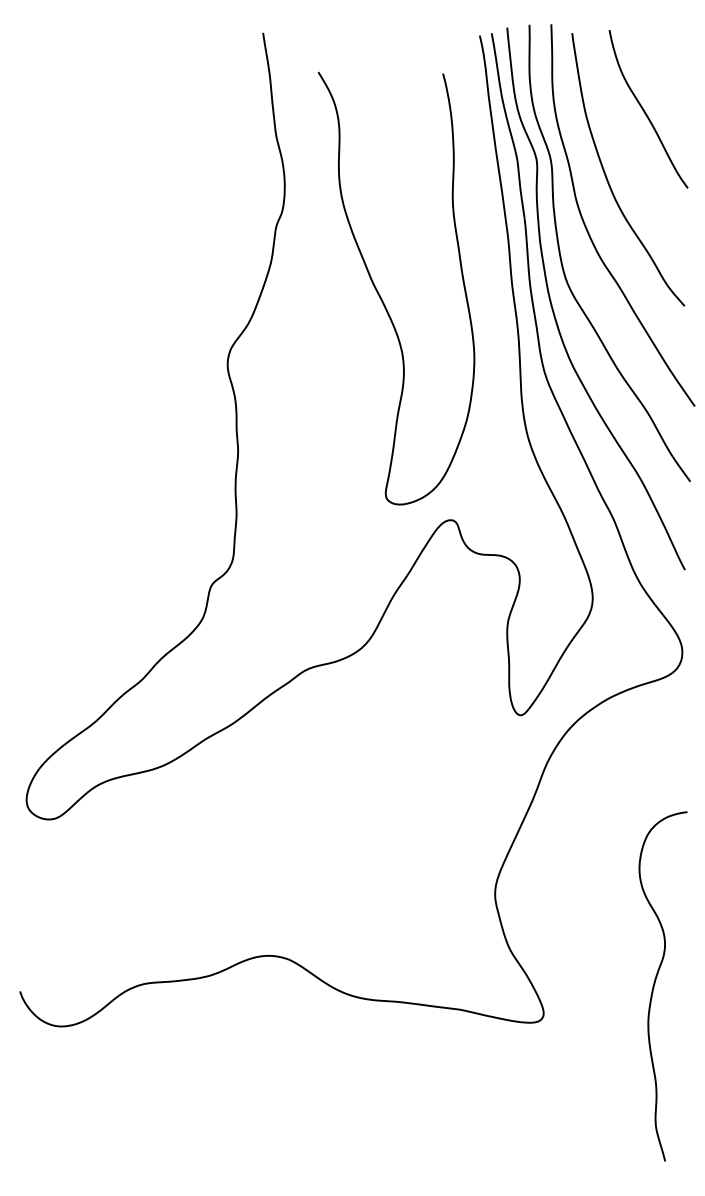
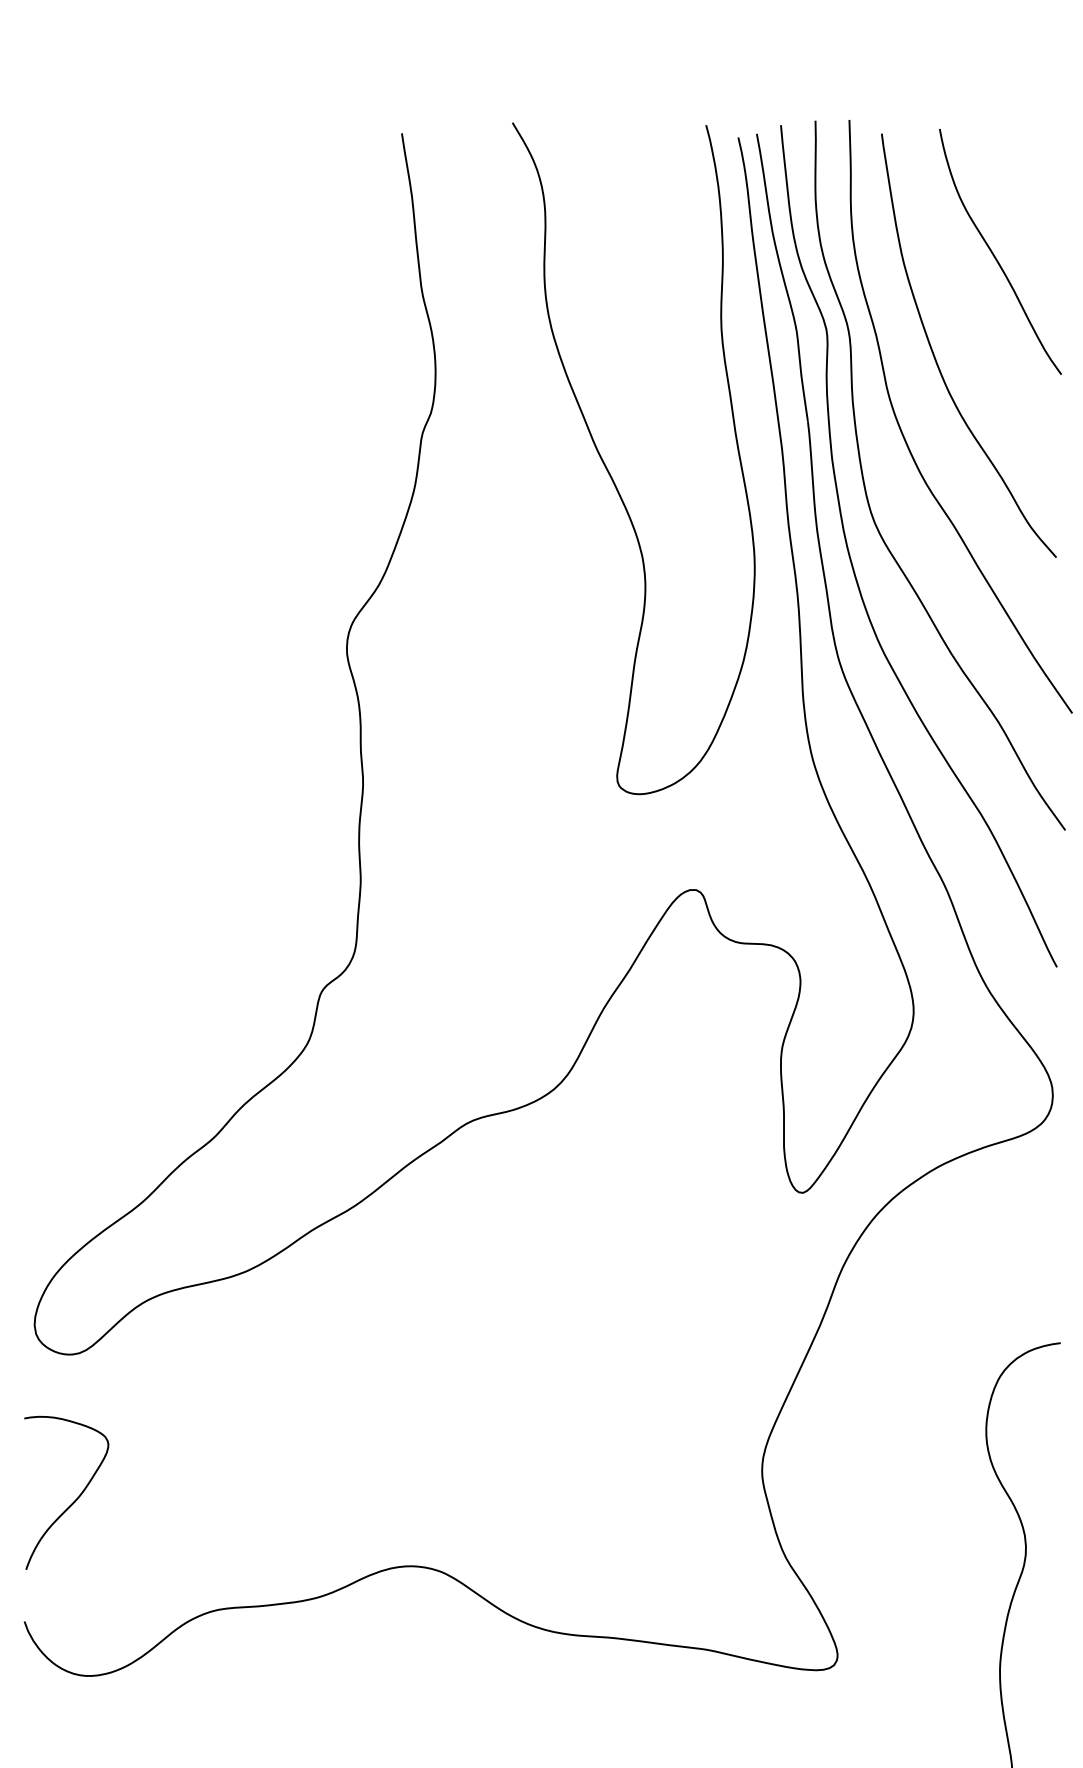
curve: (380, 295) -> (609, 469), moved
curve: (51, 913) -> (73, 1500), added

